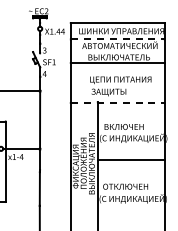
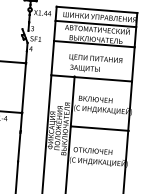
line: (117, 39) -> (95, 24), dashed -> solid
line: (117, 102) -> (91, 78), dashed -> solid

